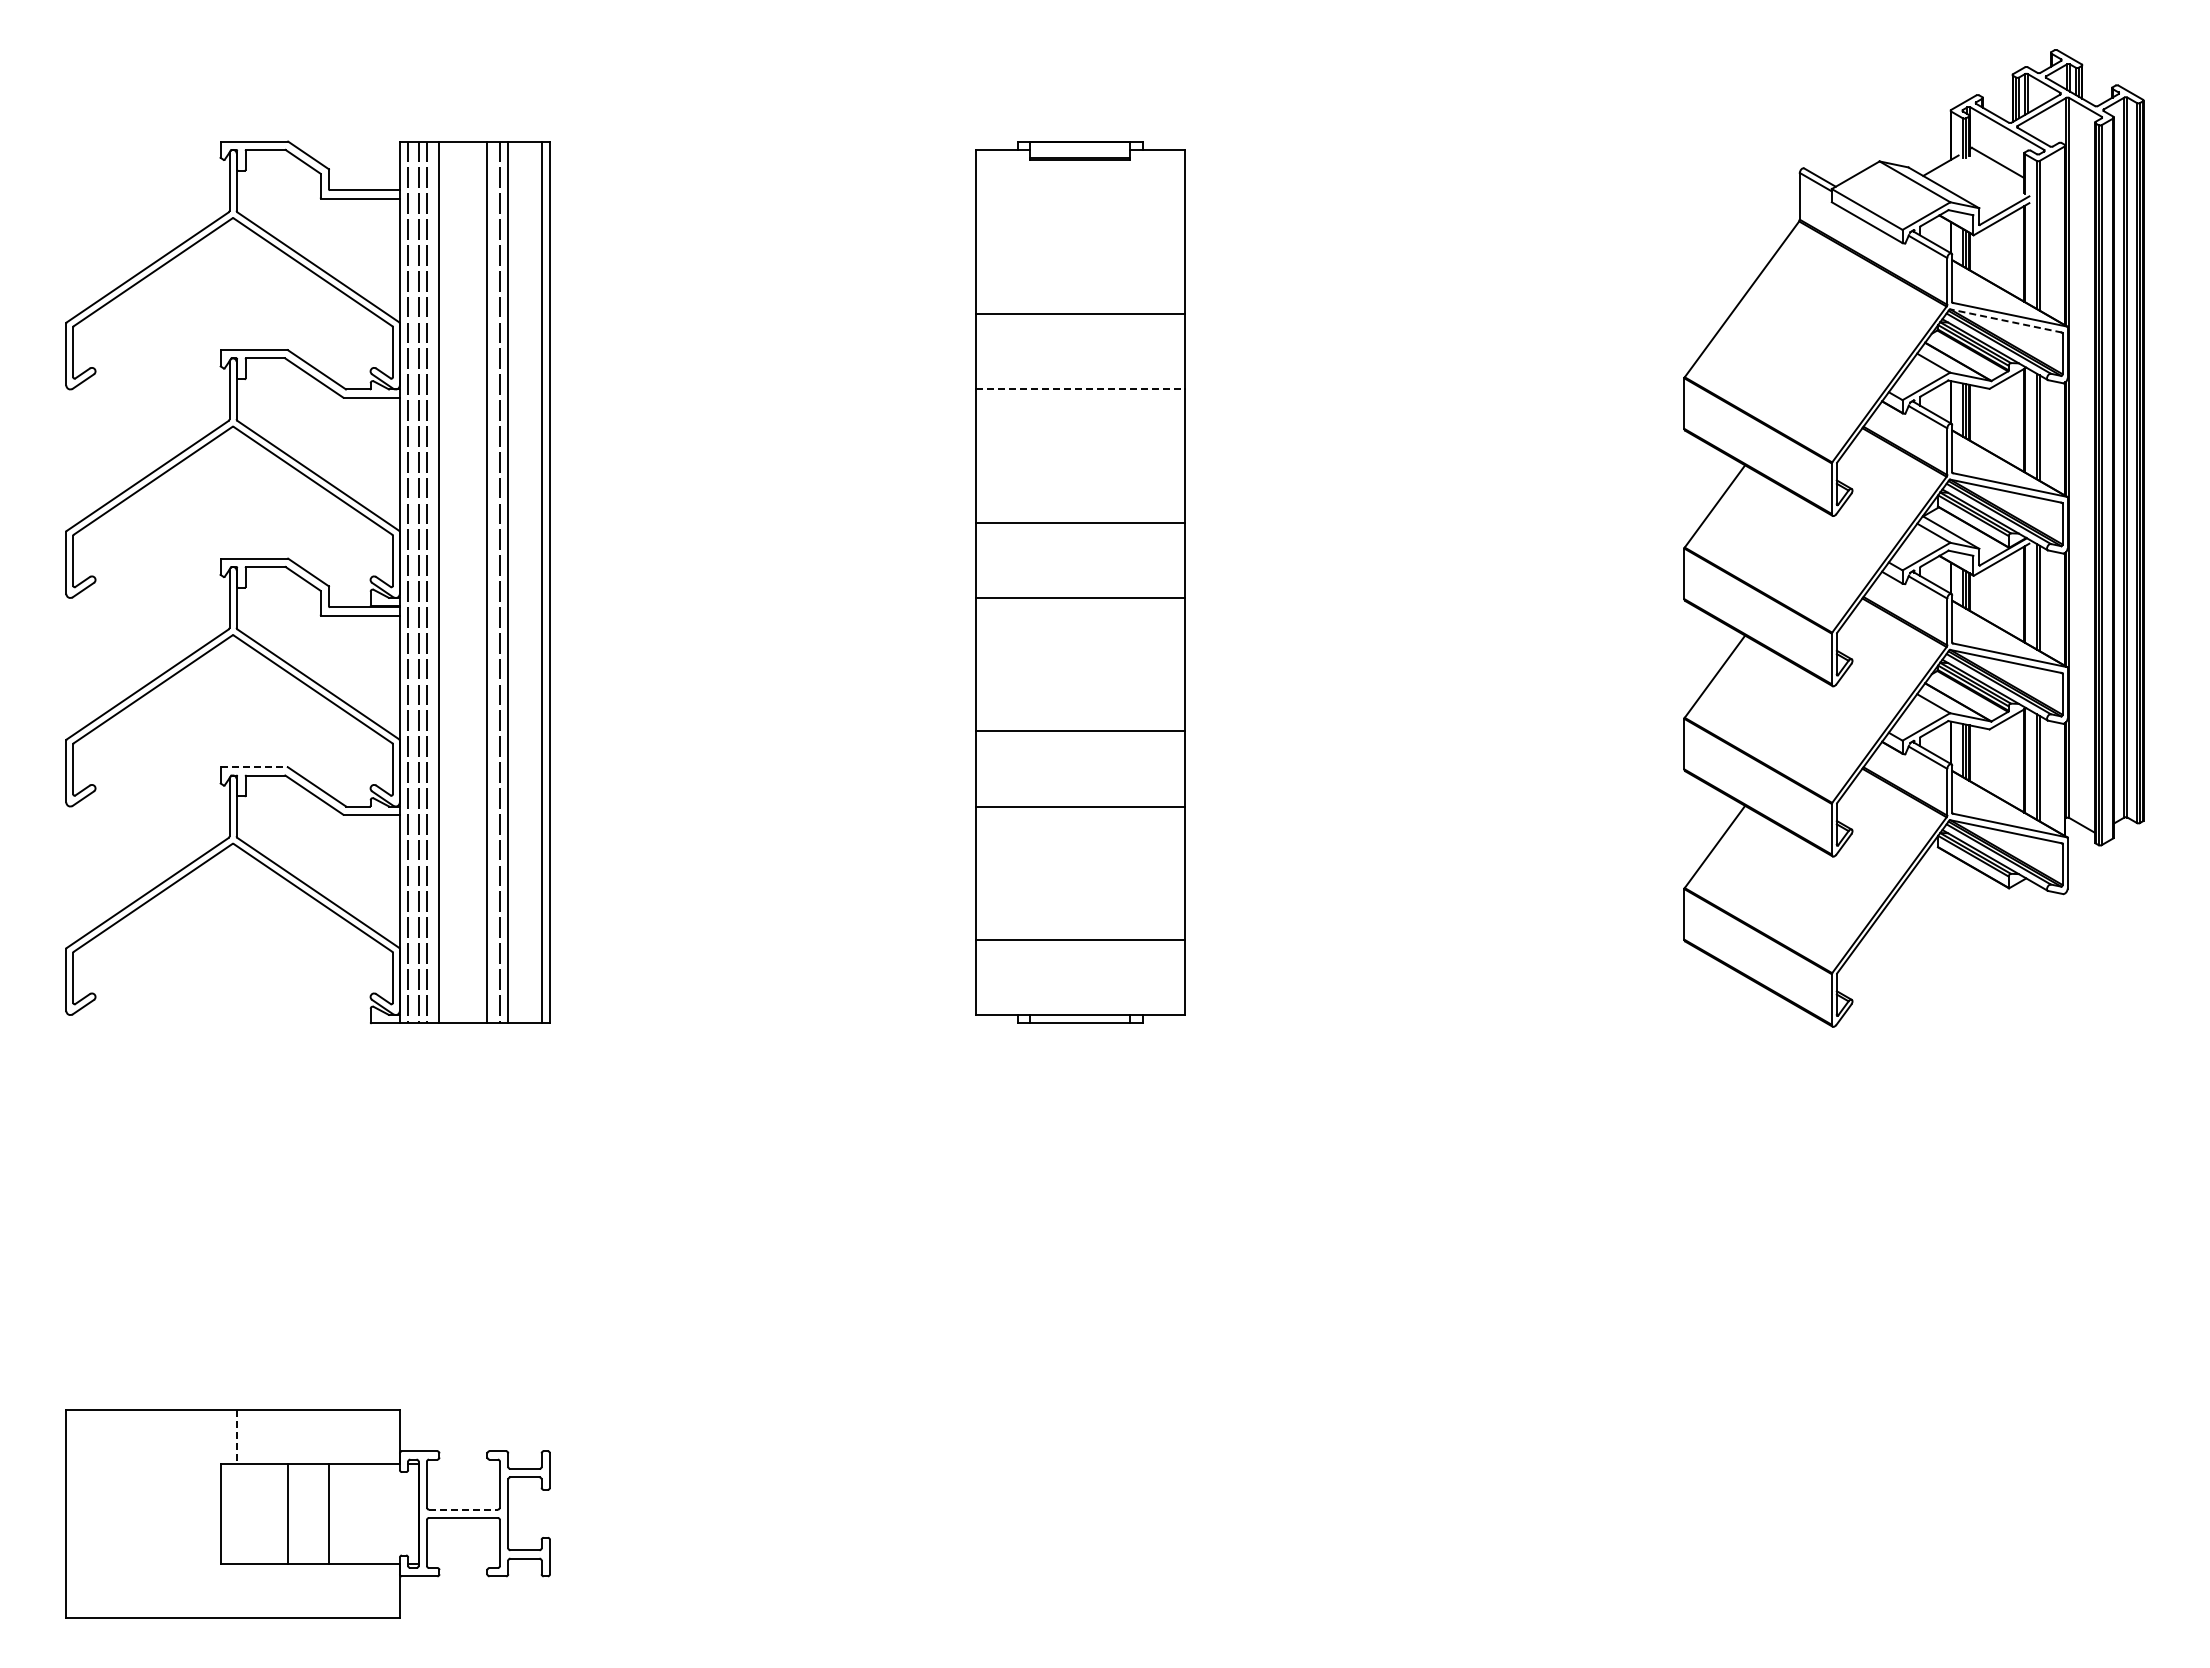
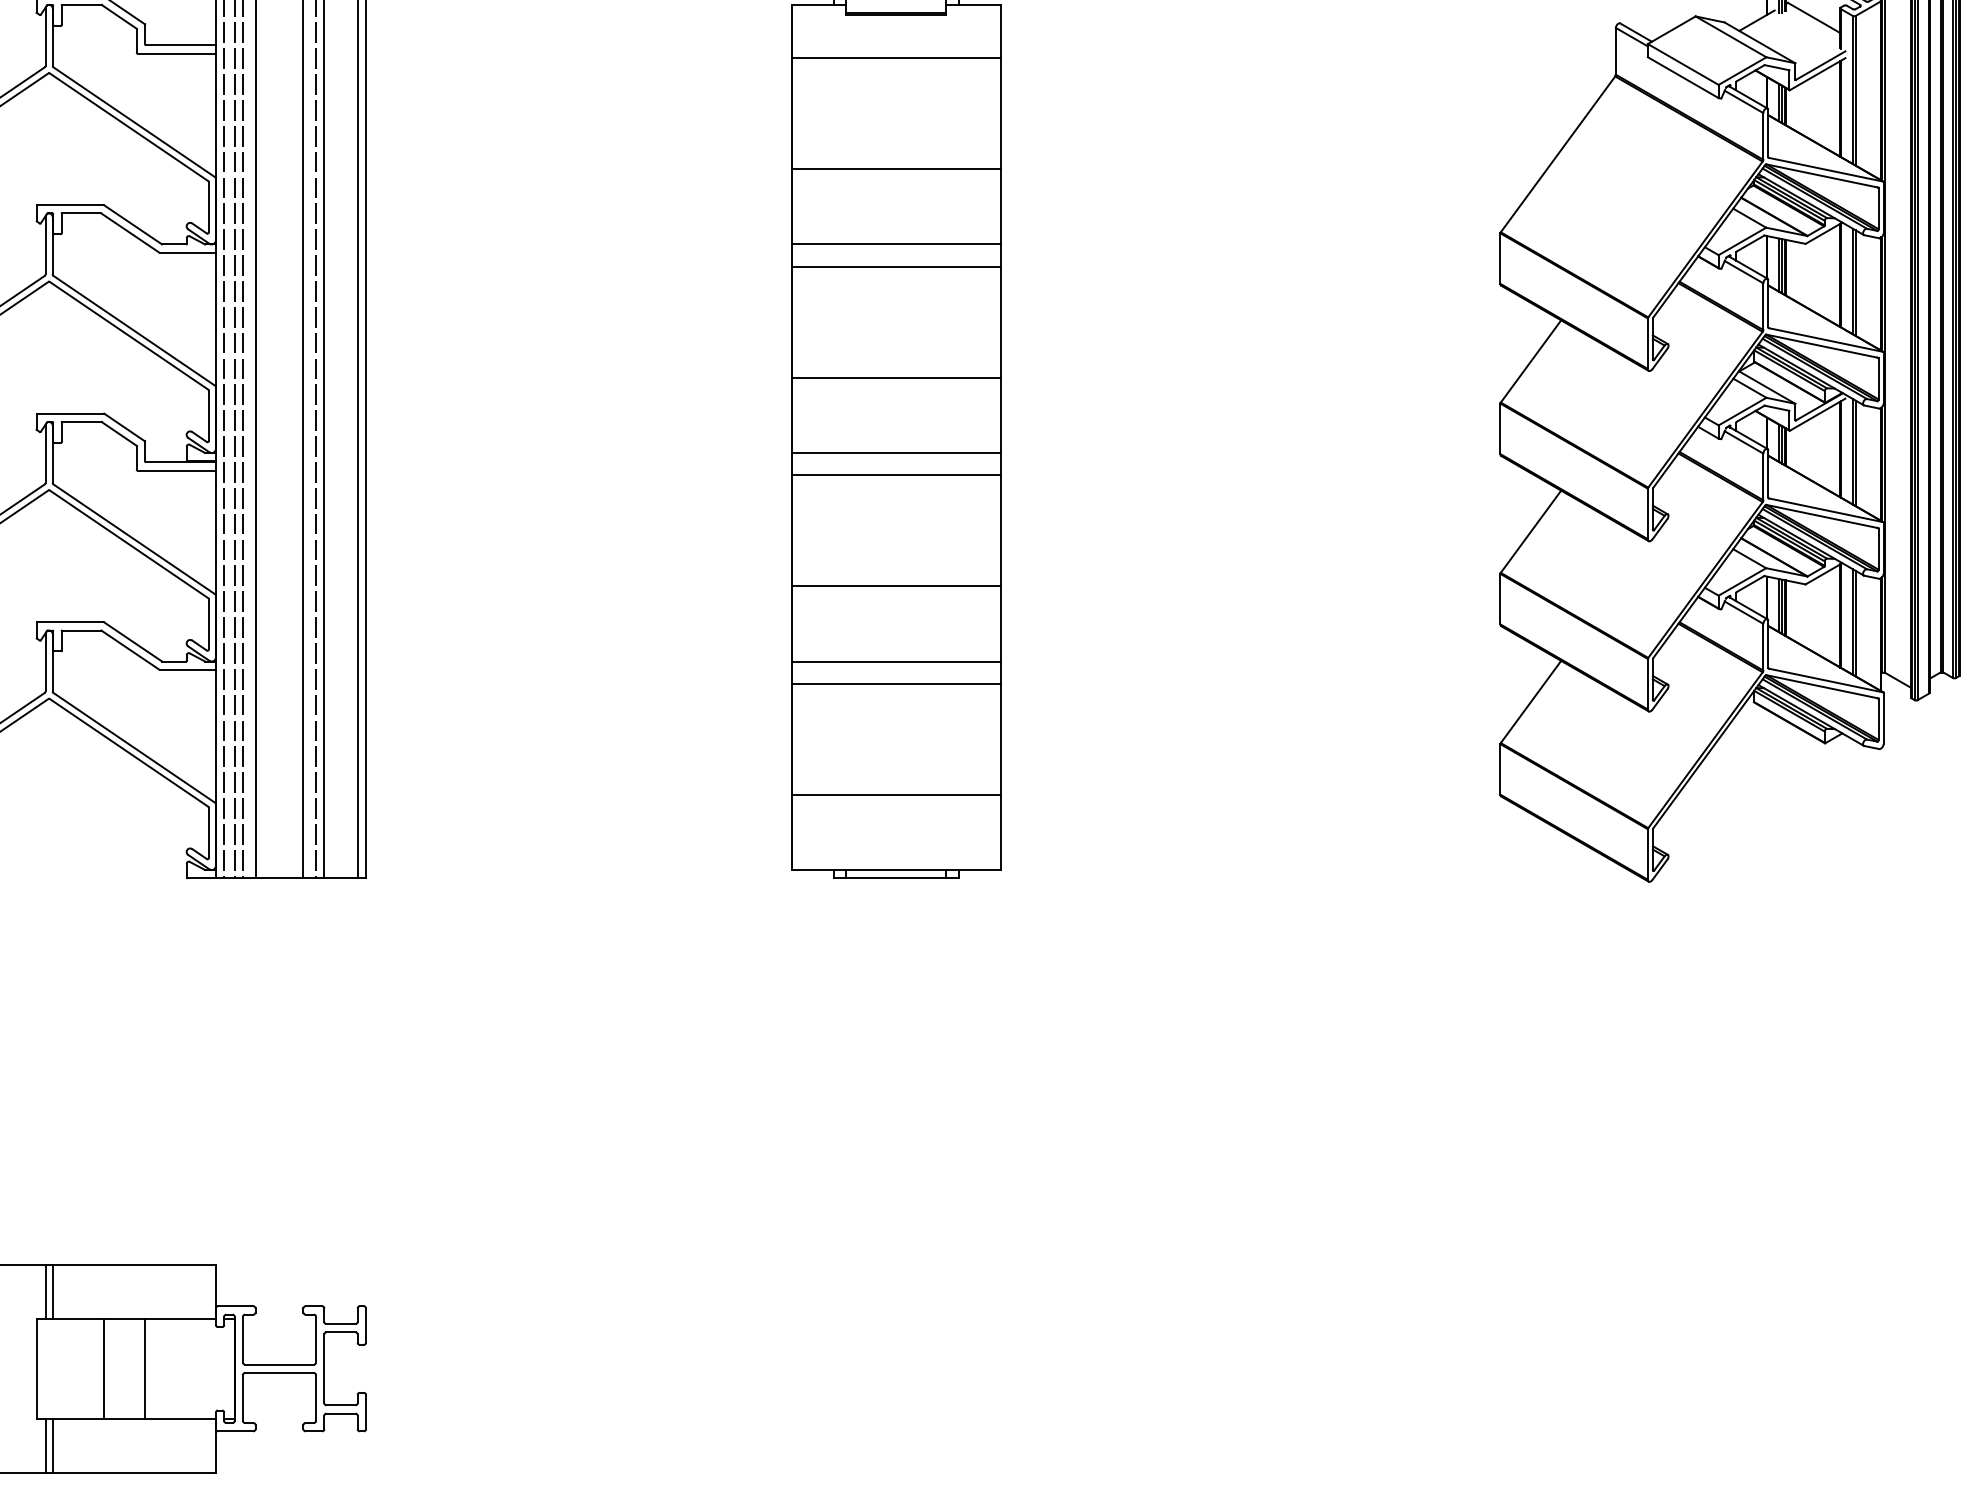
line: (1080, 203) -> (896, 58), added
line: (2005, 320) -> (1821, 175), dashed -> solid
line: (1080, 389) -> (896, 244), dashed -> solid
line: (1080, 411) -> (896, 266), added
line: (1080, 620) -> (896, 475), added
line: (254, 767) -> (70, 622), dashed -> solid
line: (1080, 828) -> (896, 683), added
line: (229, 1436) -> (45, 1291), added
line: (236, 1437) -> (52, 1292), dashed -> solid
line: (463, 1509) -> (279, 1364), dashed -> solid
line: (229, 1590) -> (45, 1445), added
line: (236, 1590) -> (52, 1445), added

